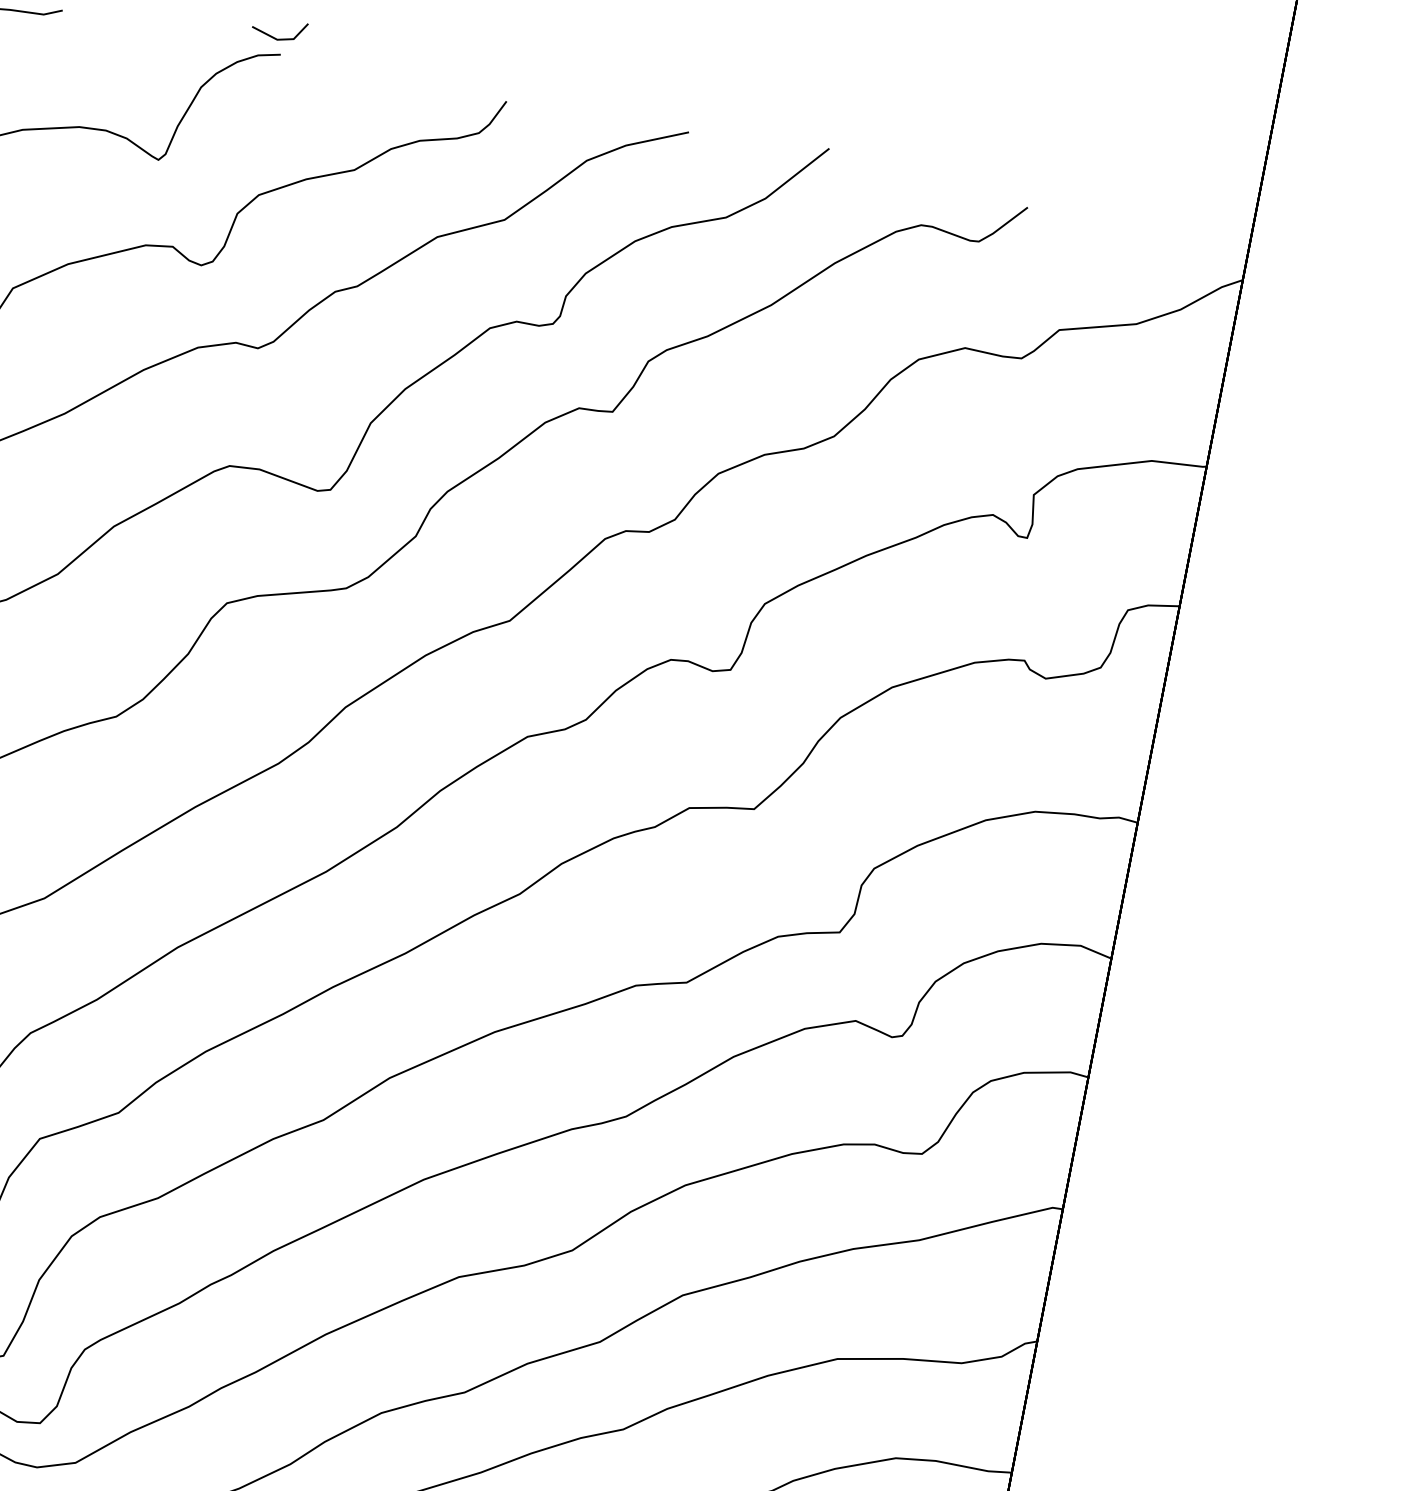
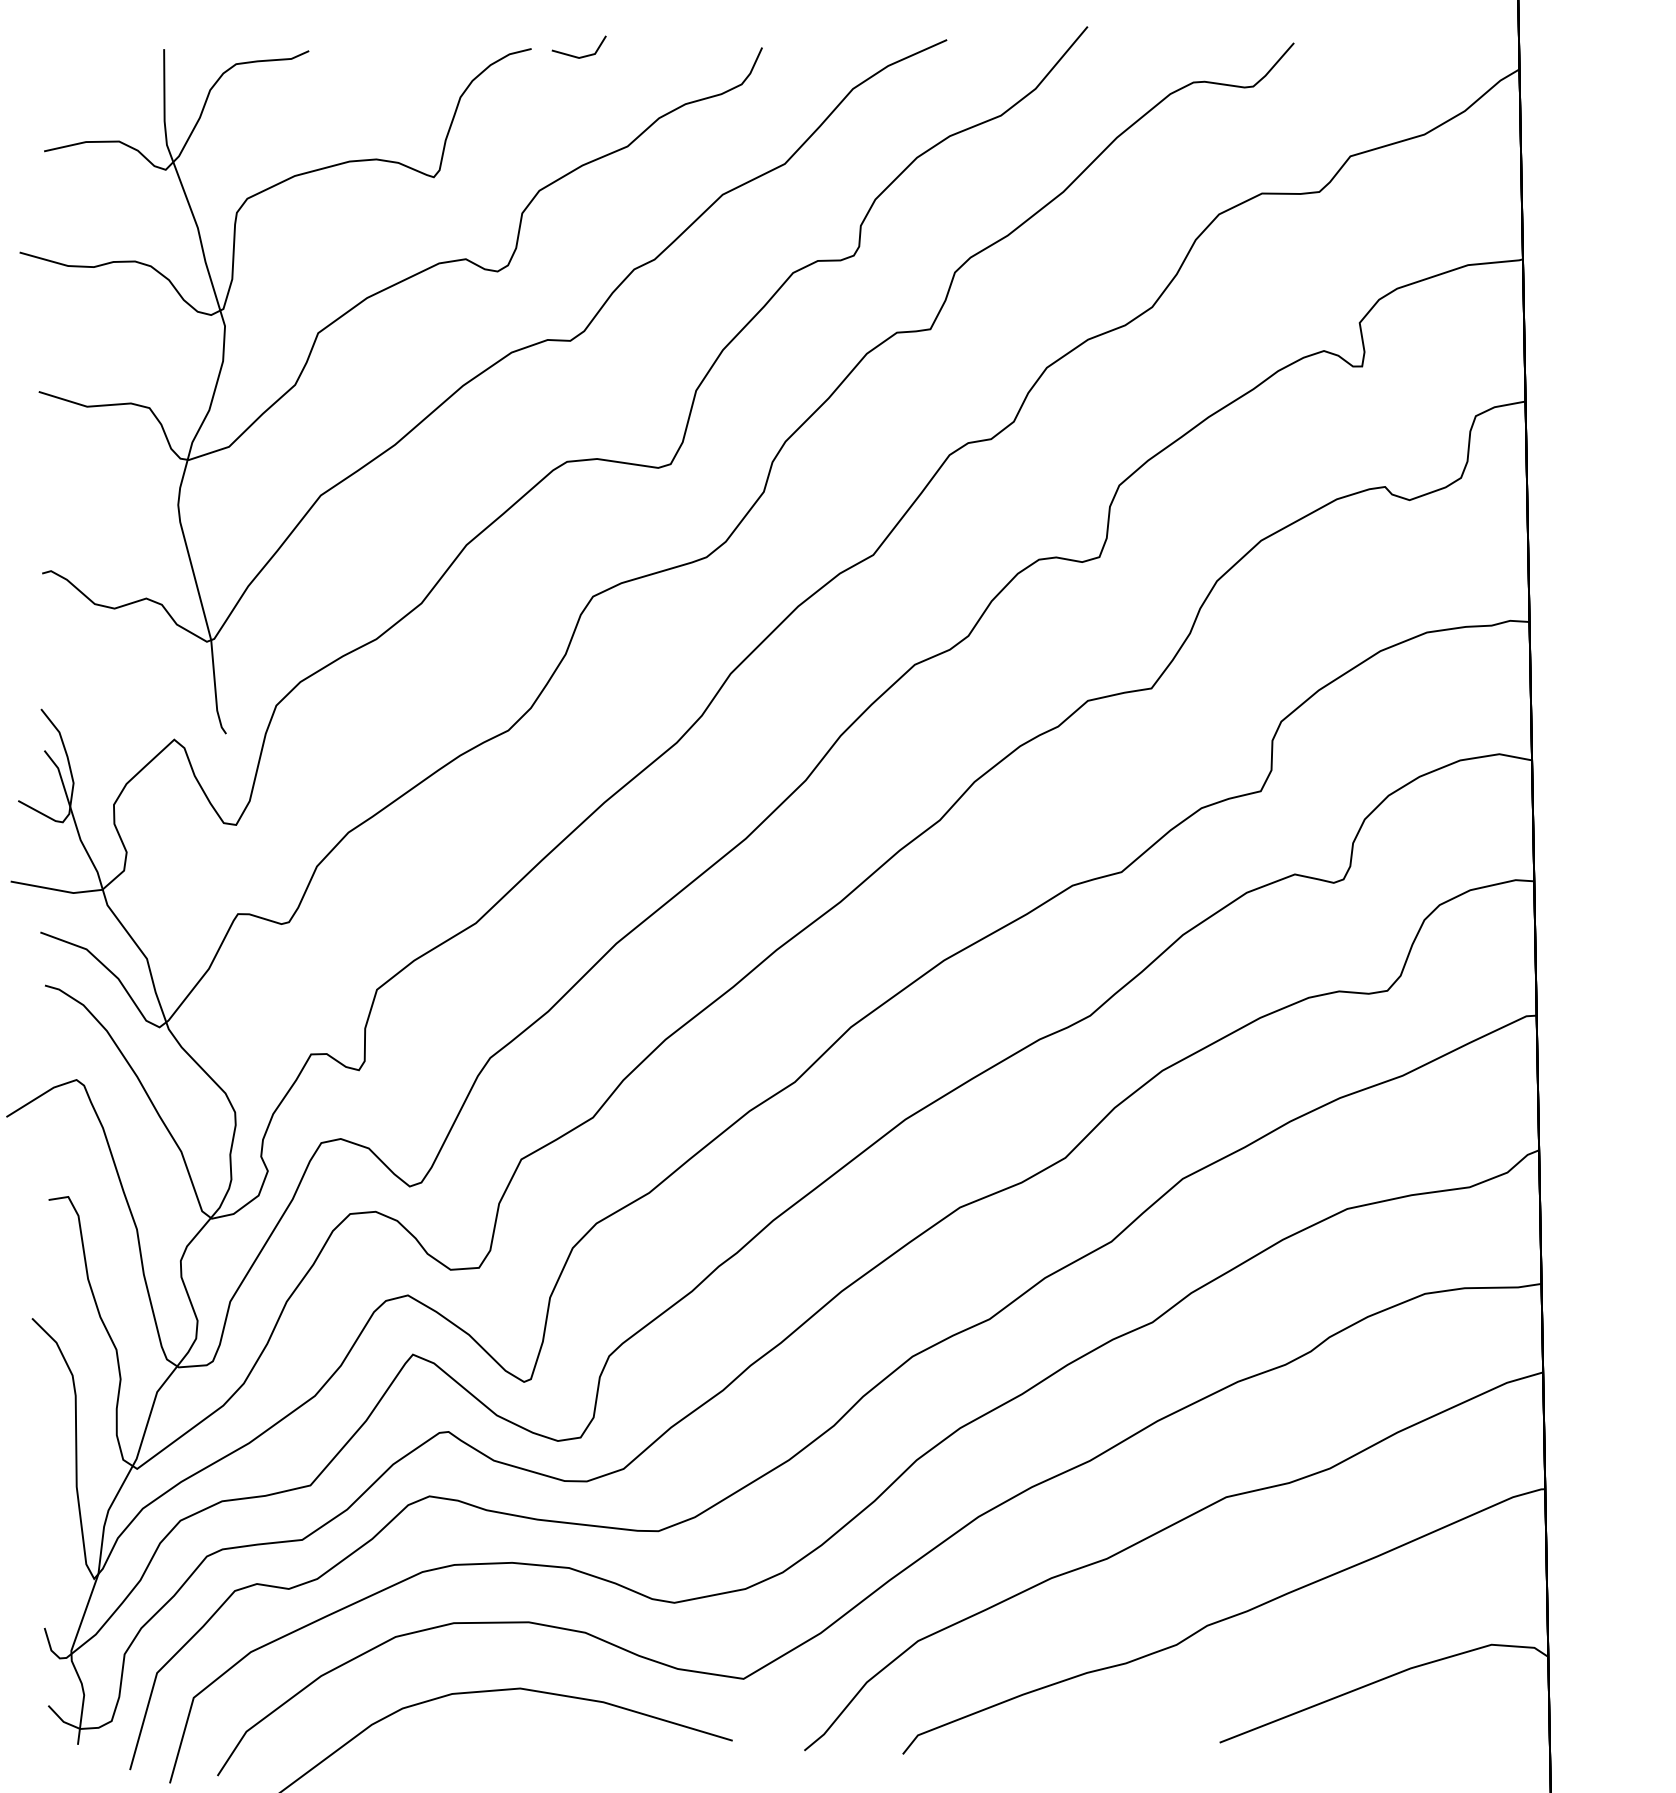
line: (273, 36) -> (574, 55), moved

